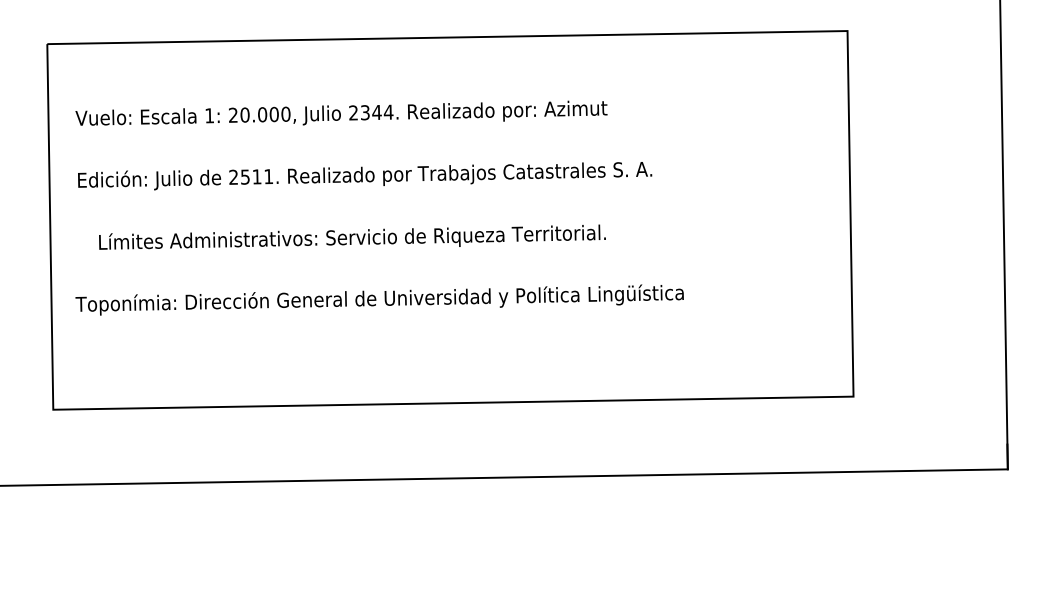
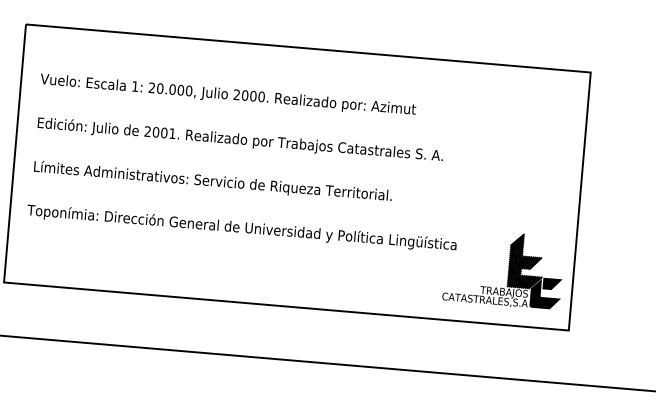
text: (376, 112) -> (253, 96), 2344. -> 2000.
text: (250, 176) -> (159, 132), 2511. -> 2001.
text: (352, 236) -> (213, 180), moved
part: (754, 319) -> (504, 269), added

